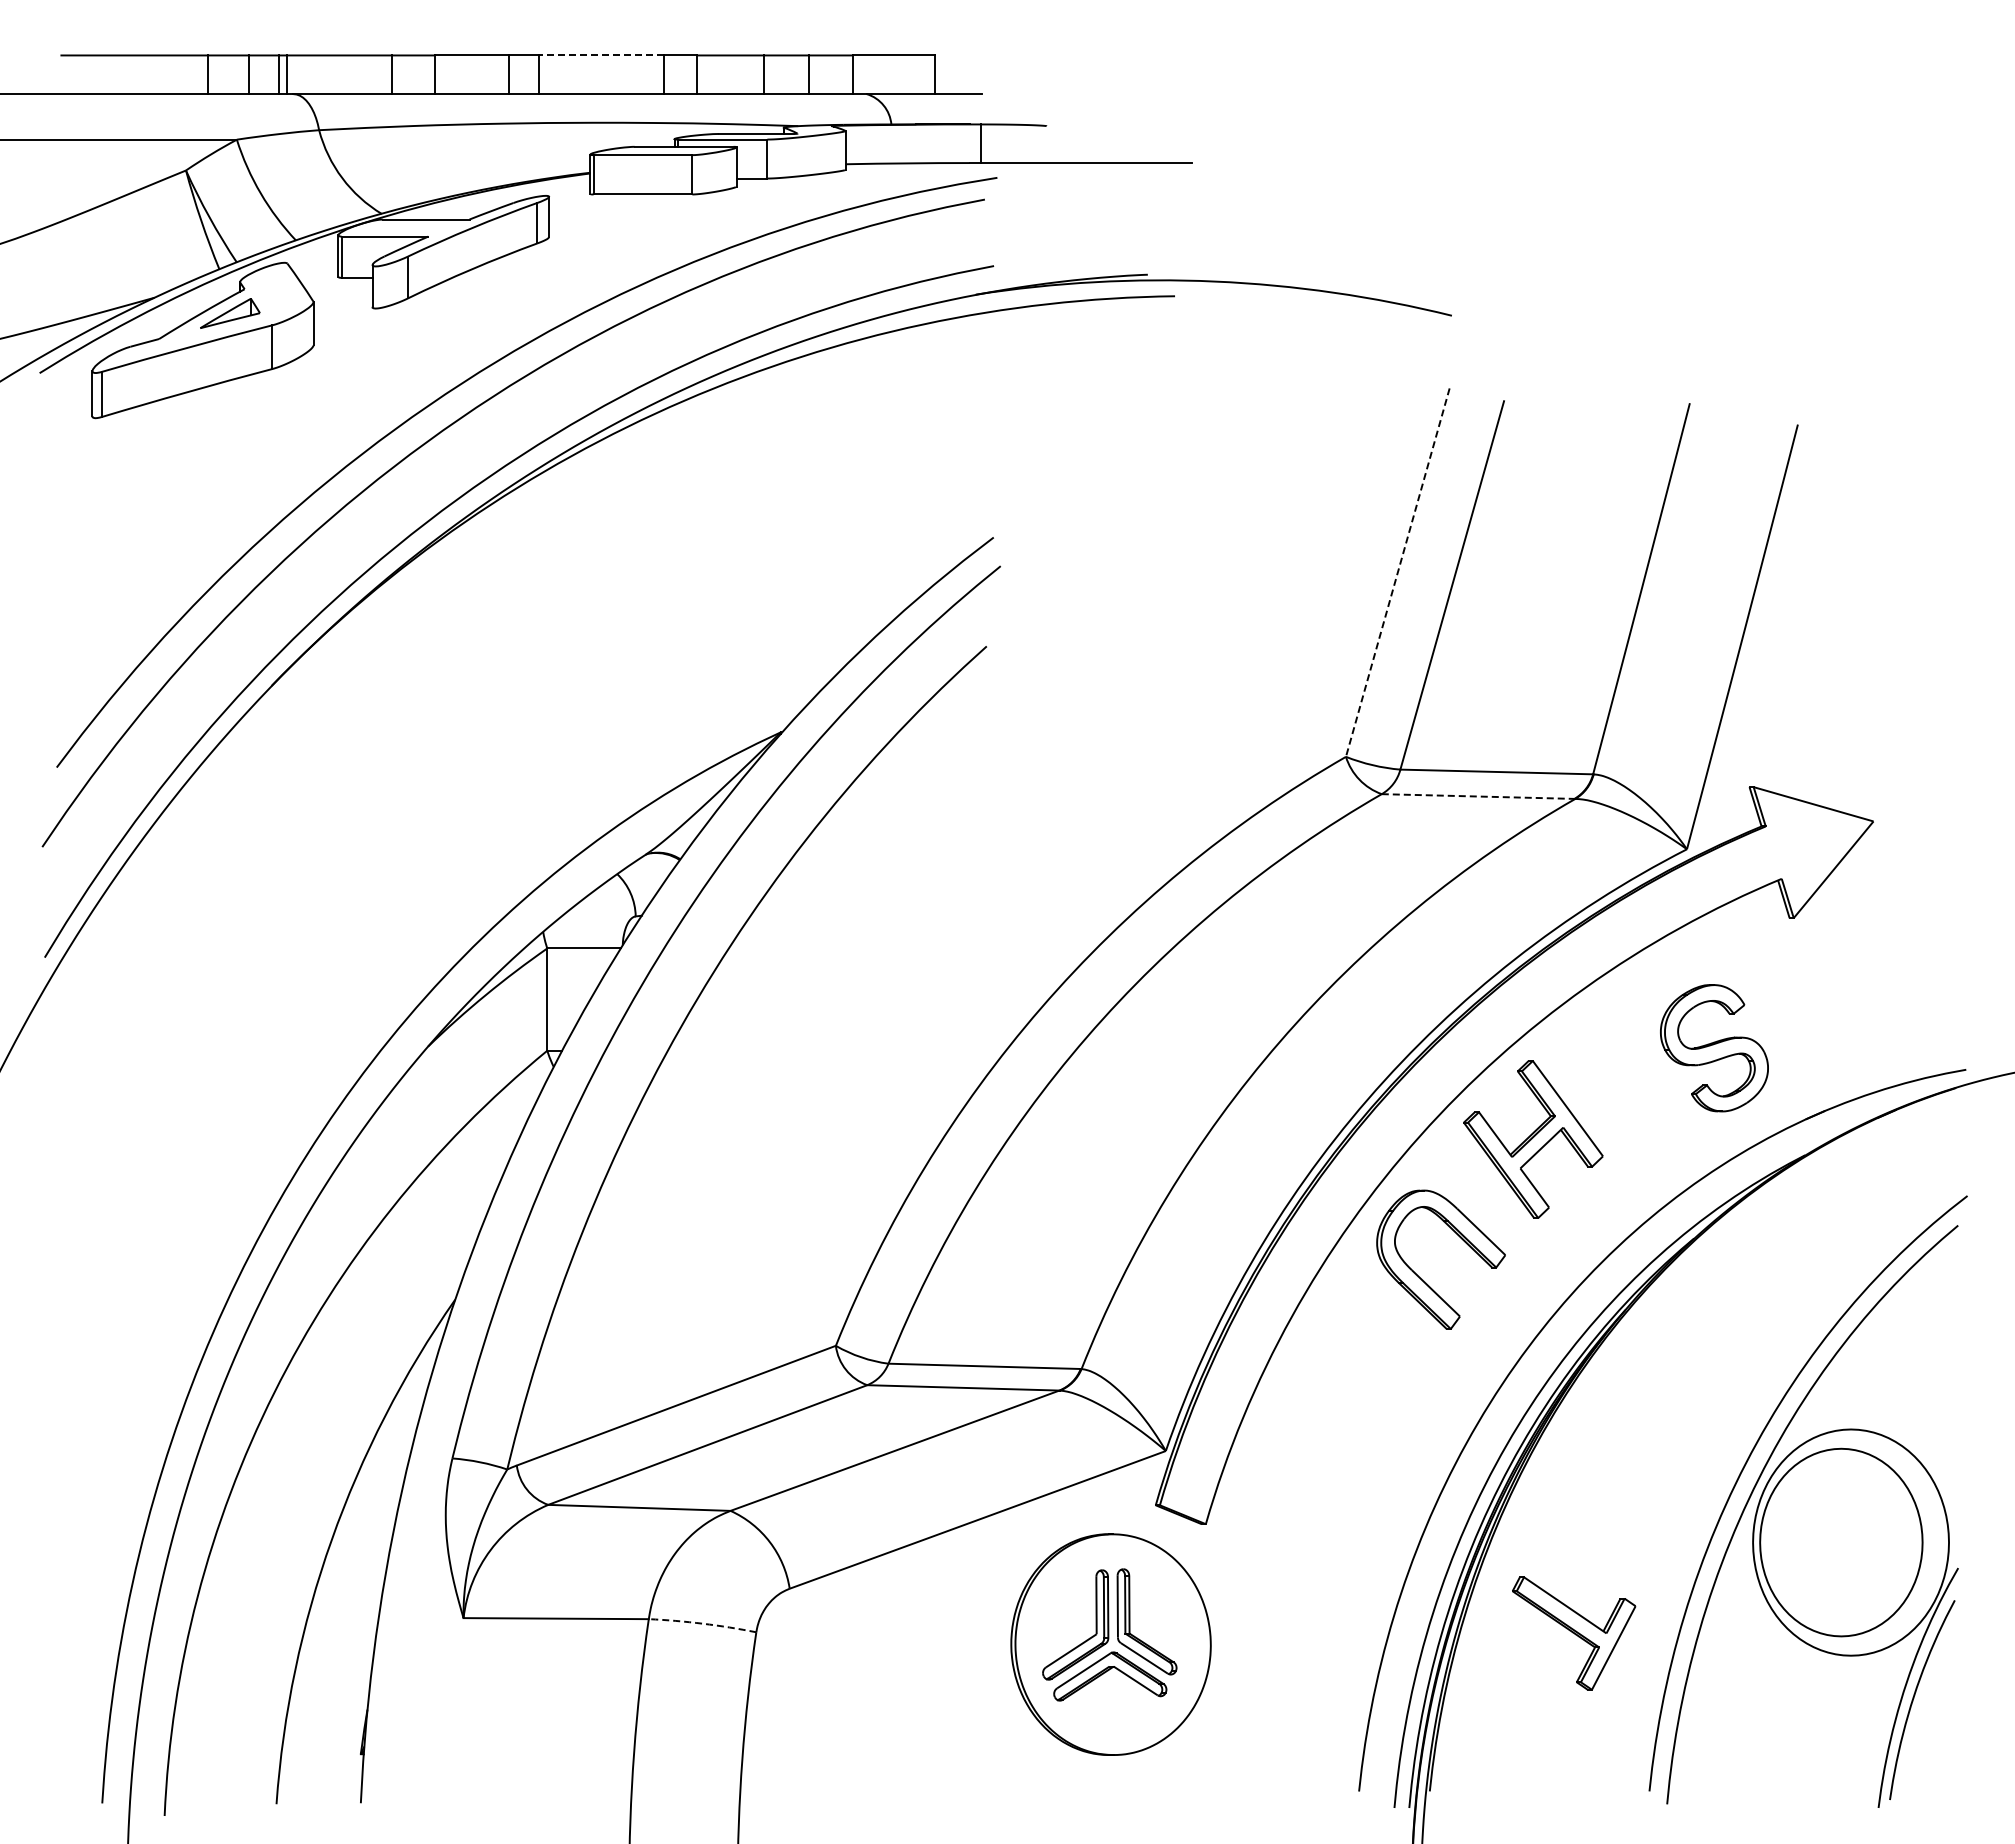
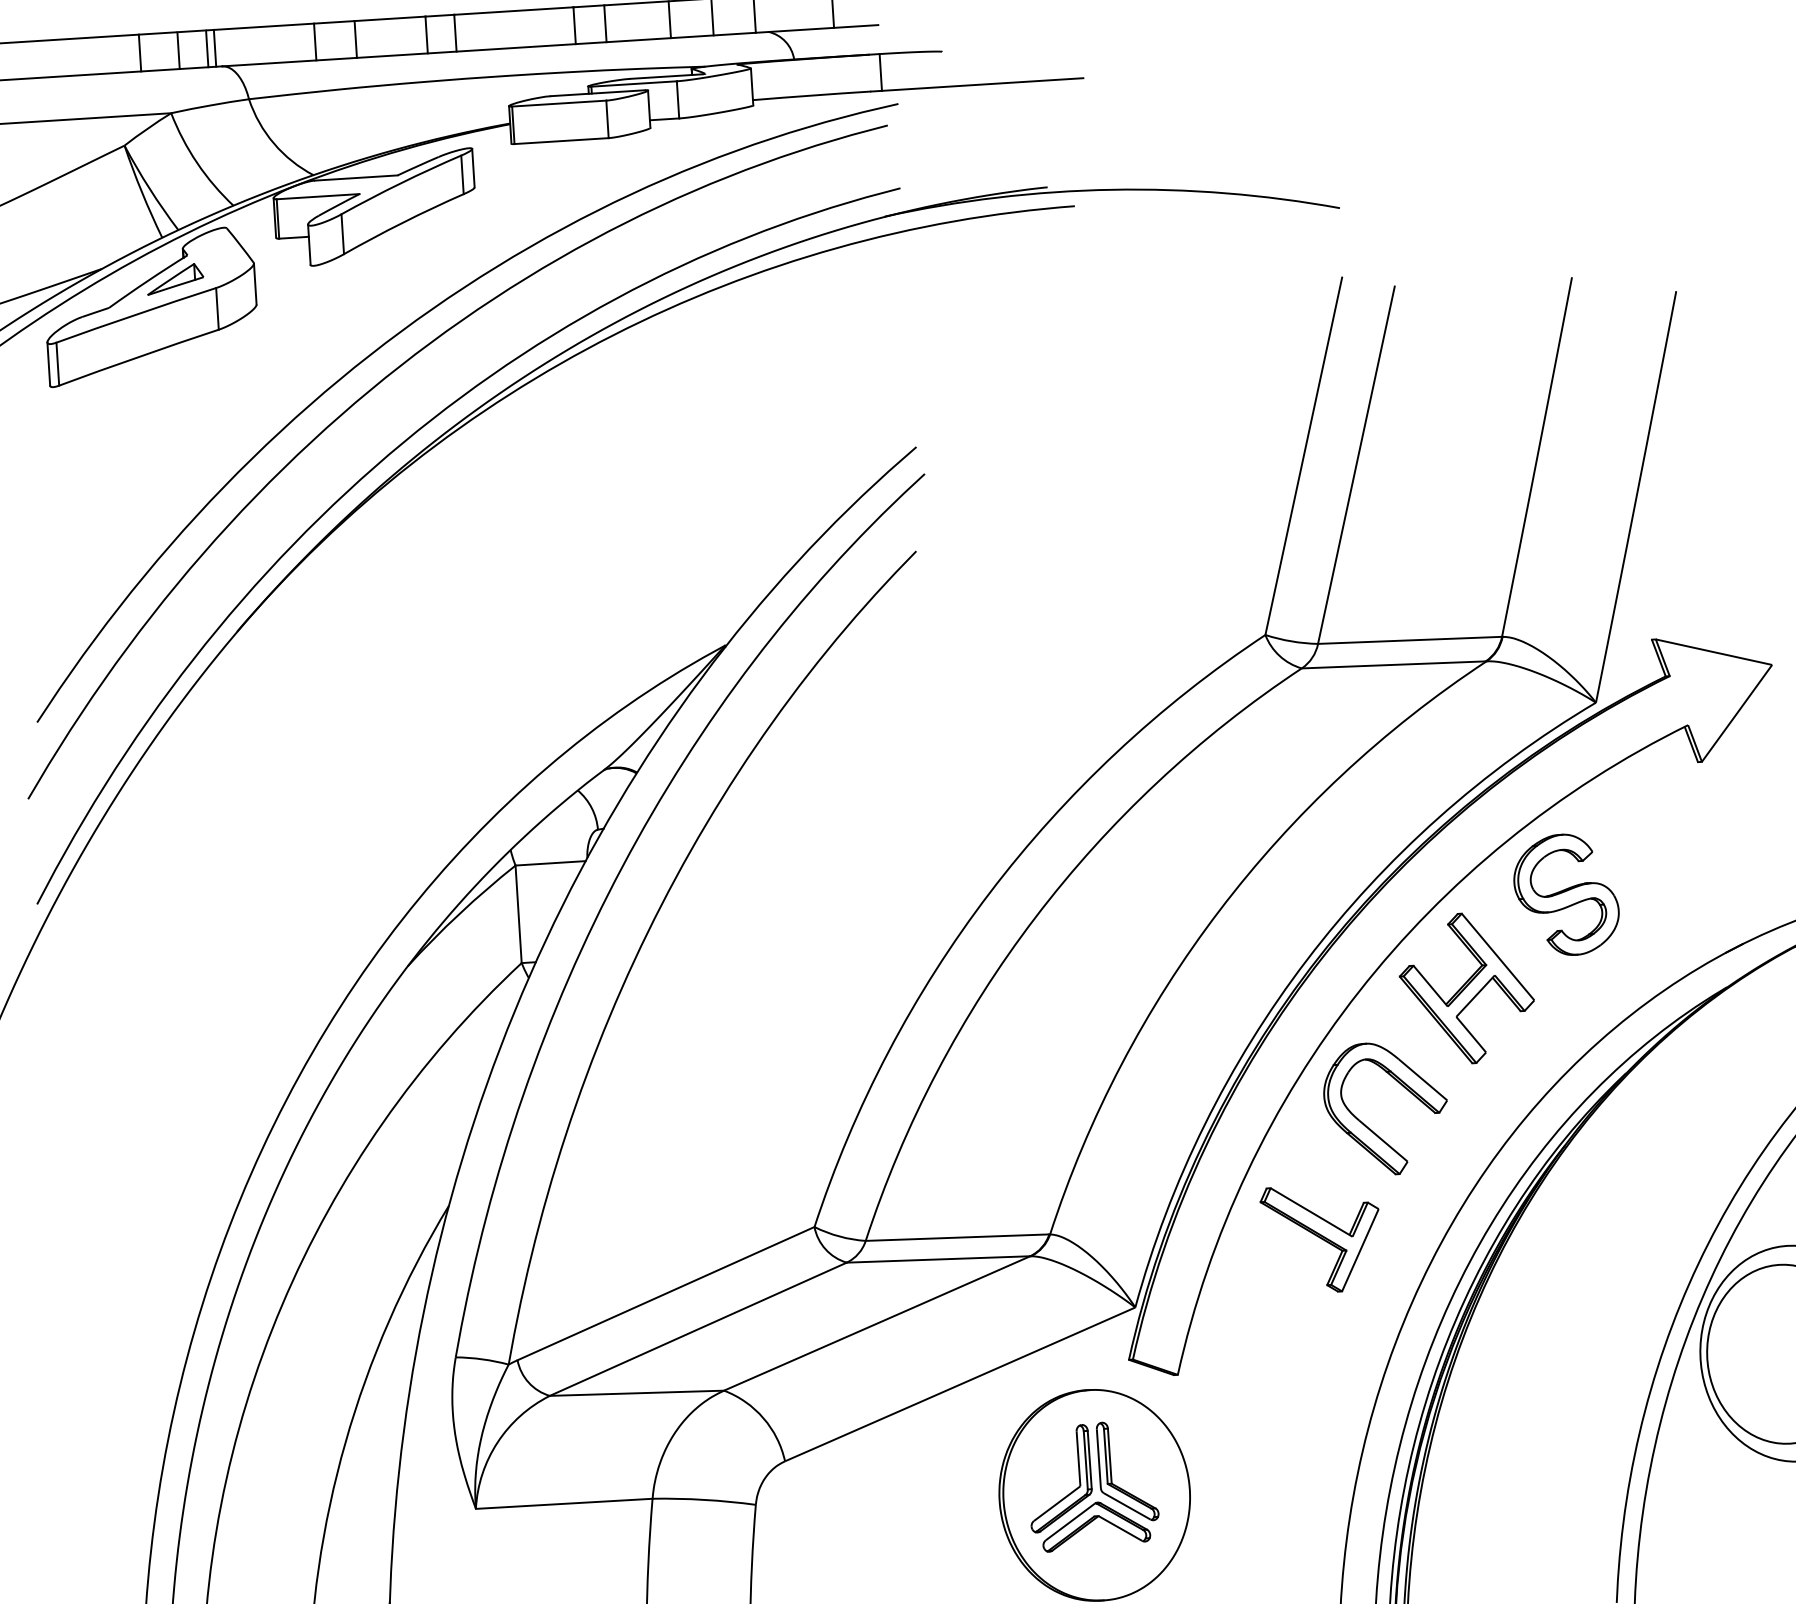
line: (601, 55) -> (513, 11), dashed -> solid
line: (1397, 573) -> (1303, 457), dashed -> solid
line: (1477, 796) -> (1393, 664), dashed -> solid
part: (1714, 1048) -> (1566, 895), moved
arc: (702, 1623) -> (704, 1499), dashed -> solid
part: (1574, 1633) -> (1322, 1238), moved

